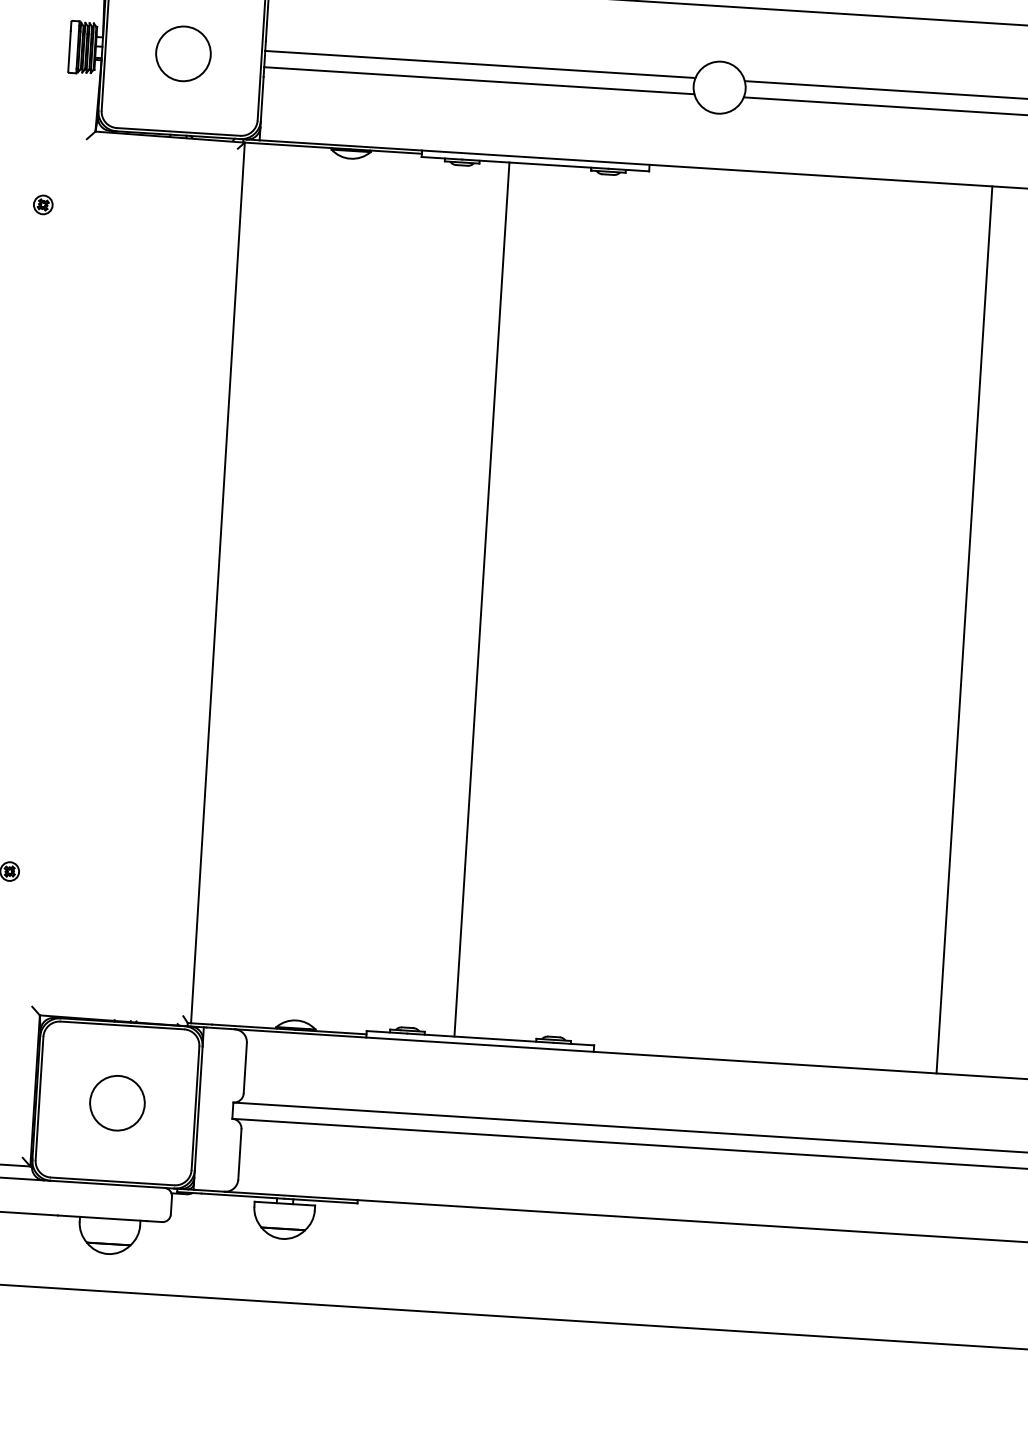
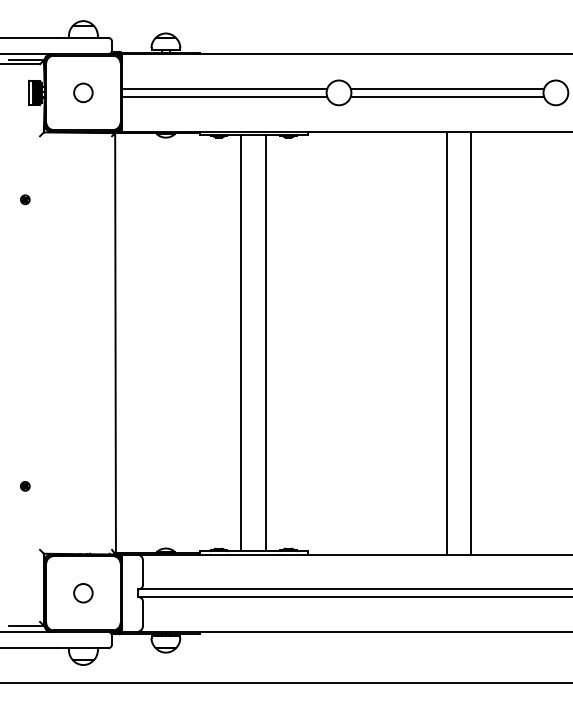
circle: (183, 53) -> (83, 92), size x0.71
part: (43, 204) -> (25, 199), moved
line: (534, 601) -> (266, 342), added
line: (912, 625) -> (446, 342), added
circle: (117, 1103) -> (83, 593), size x0.71

